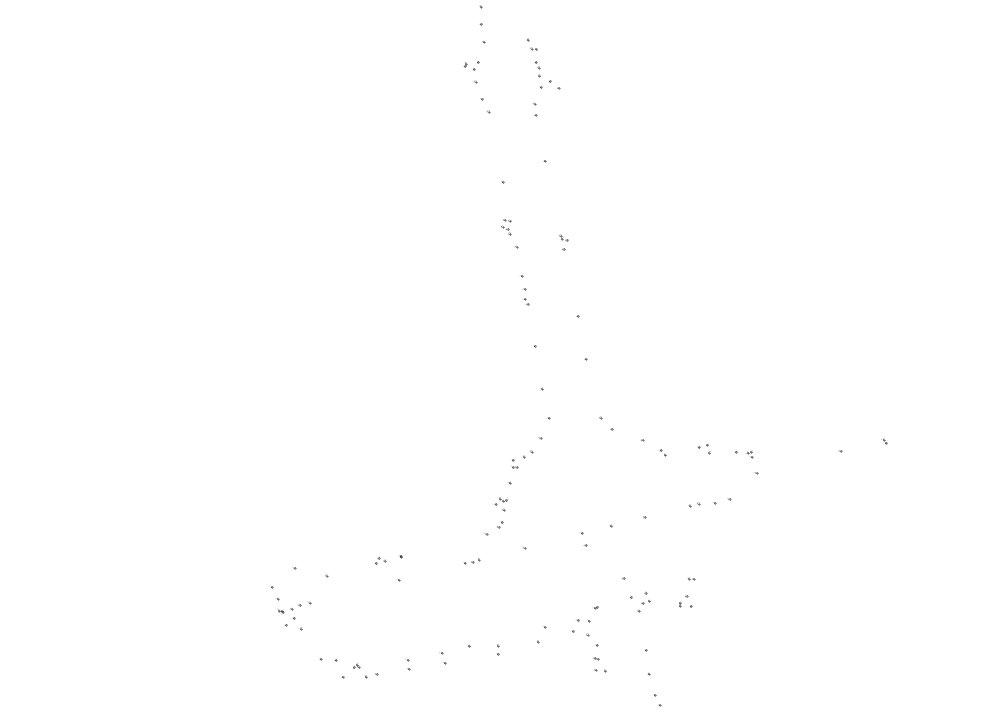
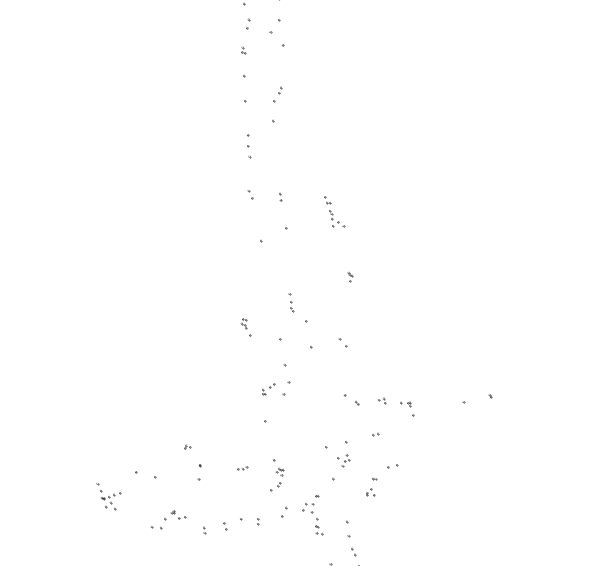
part: (543, 63) -> (334, 211), moved
part: (472, 71) -> (242, 174), removed
part: (508, 233) -> (245, 327), moved
part: (563, 243) -> (350, 277), moved
part: (525, 290) -> (291, 302), moved
part: (605, 423) -> (342, 342), moved
part: (522, 460) -> (268, 389), moved
part: (721, 501) -> (392, 466), moved
part: (497, 516) -> (277, 479), moved
part: (583, 540) -> (309, 455), removed
part: (380, 560) -> (187, 446), moved
part: (640, 601) -> (343, 460), moved
part: (290, 608) -> (108, 496), moved
part: (360, 671) -> (175, 515), moved

